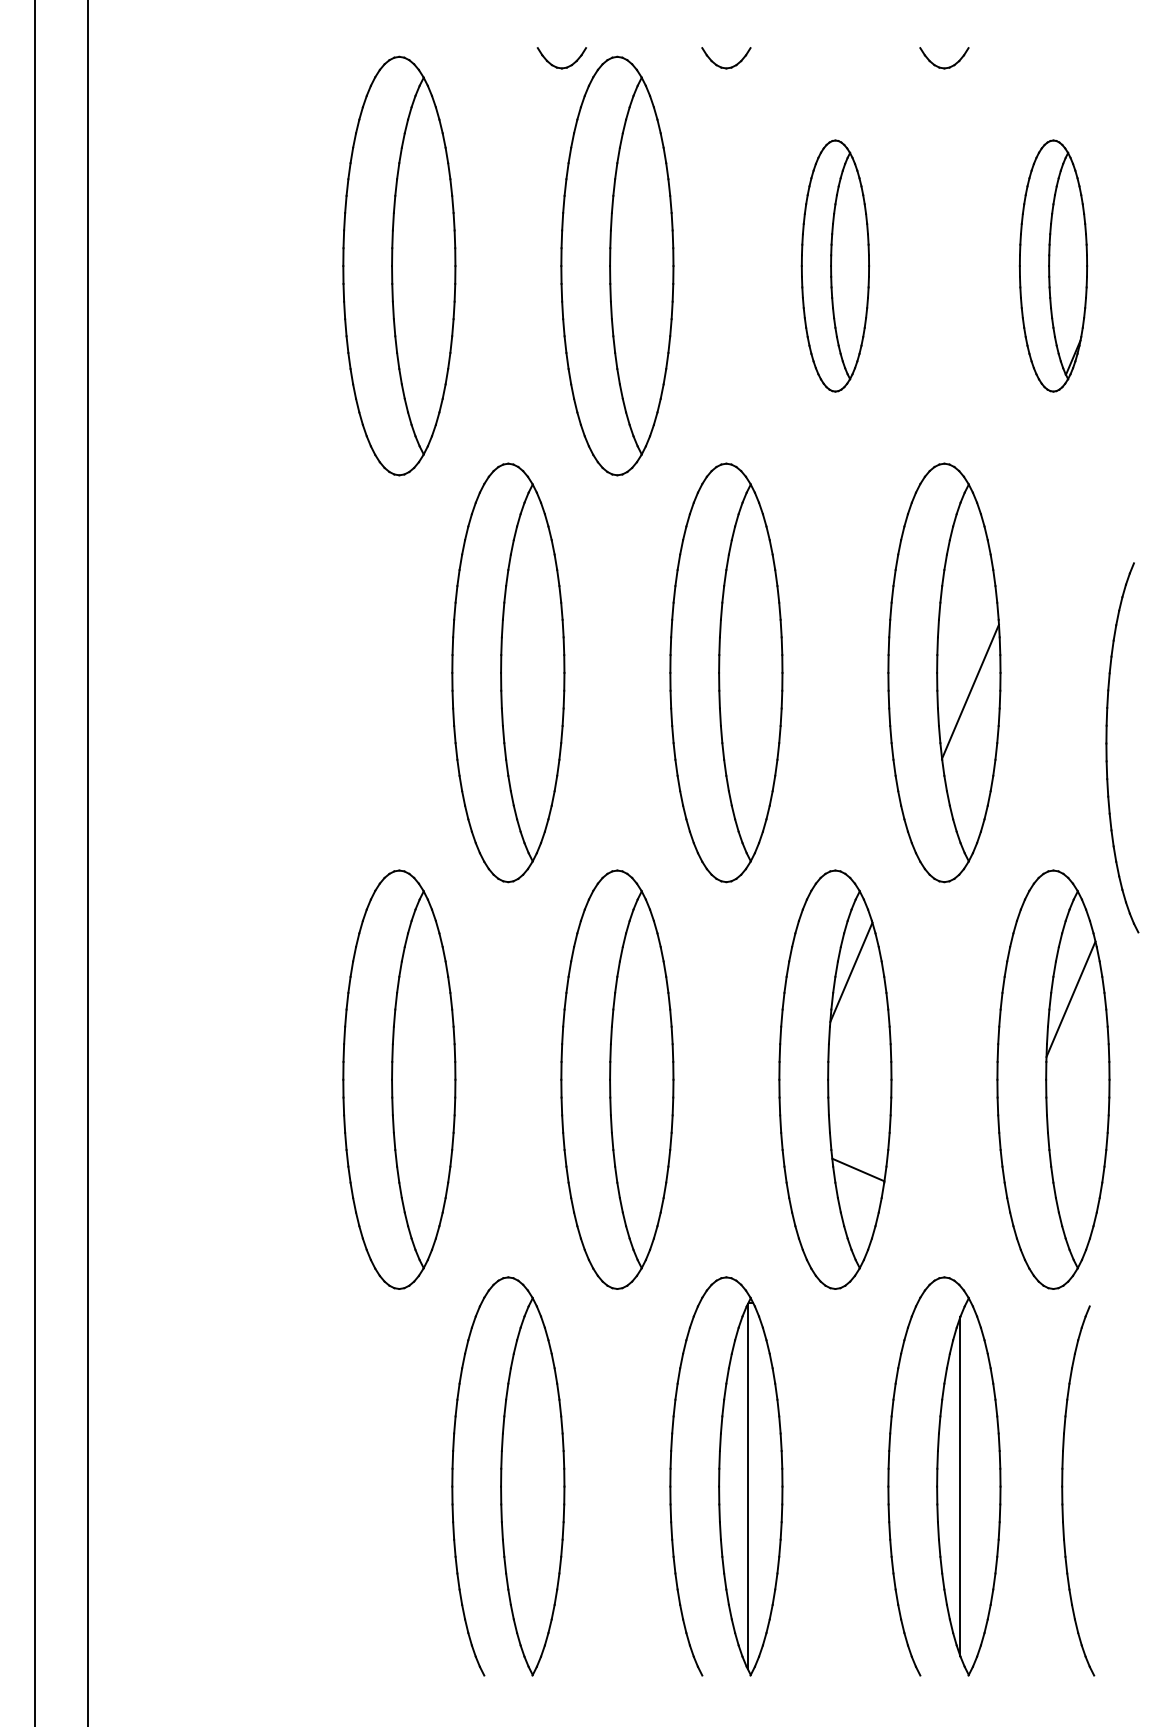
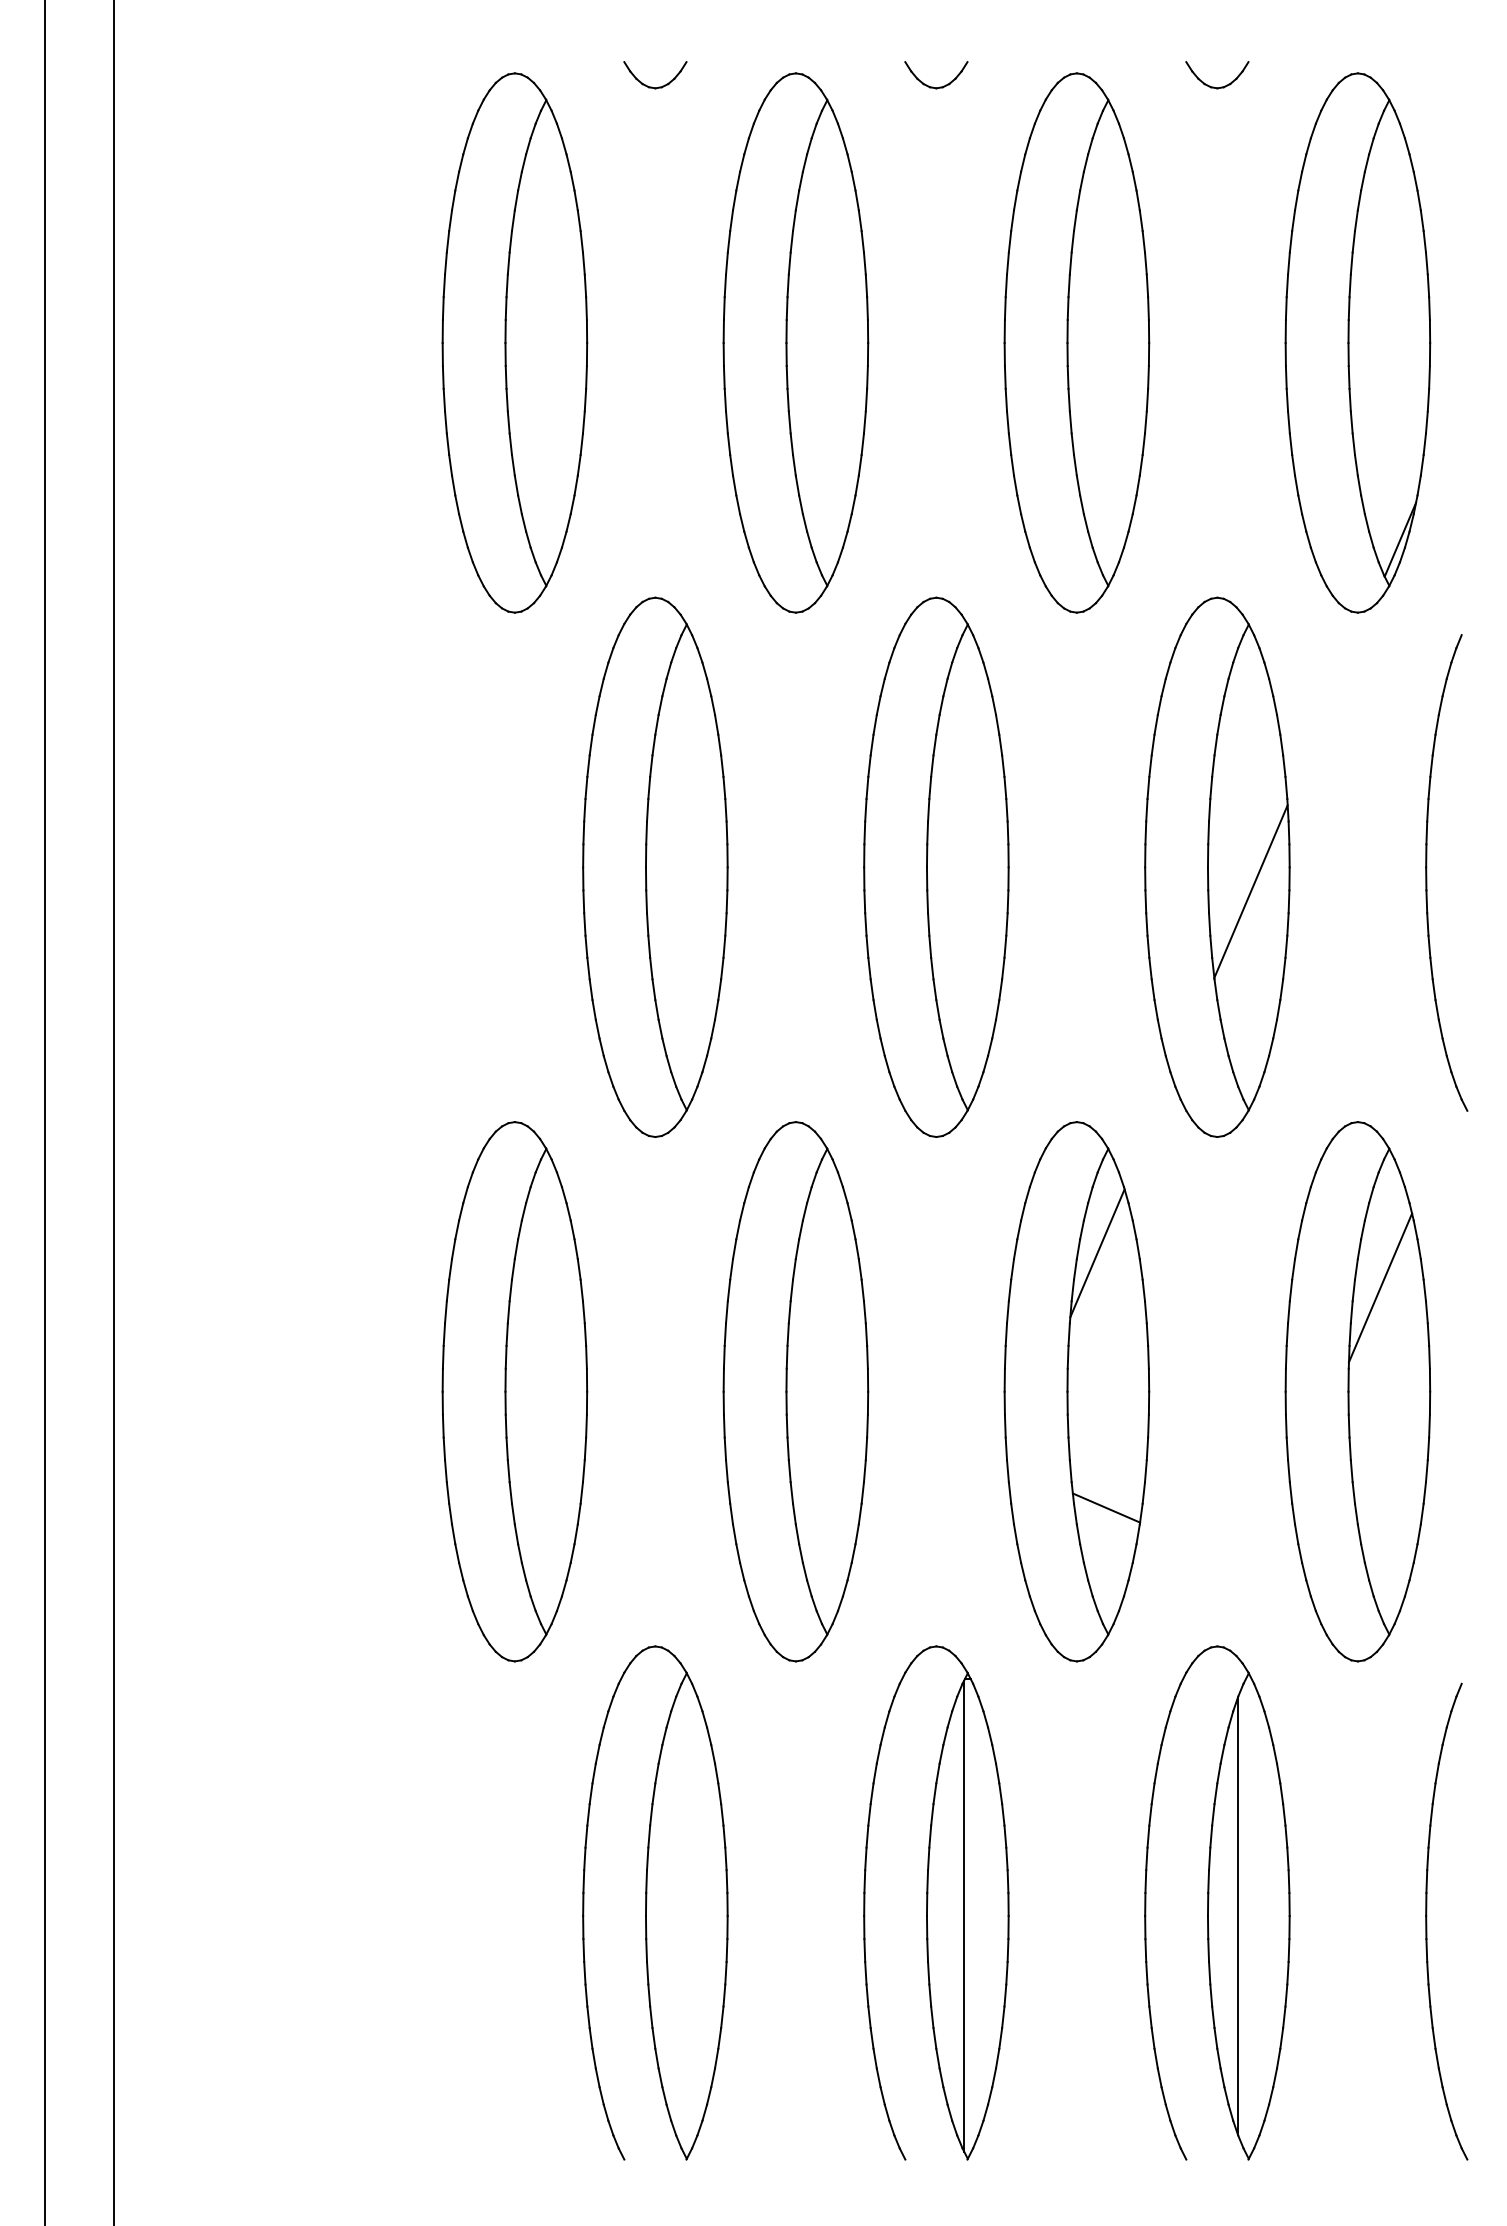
part: (559, 67) -> (652, 86), moved
part: (835, 265) -> (1076, 342), size x1.67
part: (1053, 265) -> (1357, 342), size x1.67
part: (1107, 747) -> (1427, 872), moved
part: (1063, 1490) -> (1427, 1921), moved

